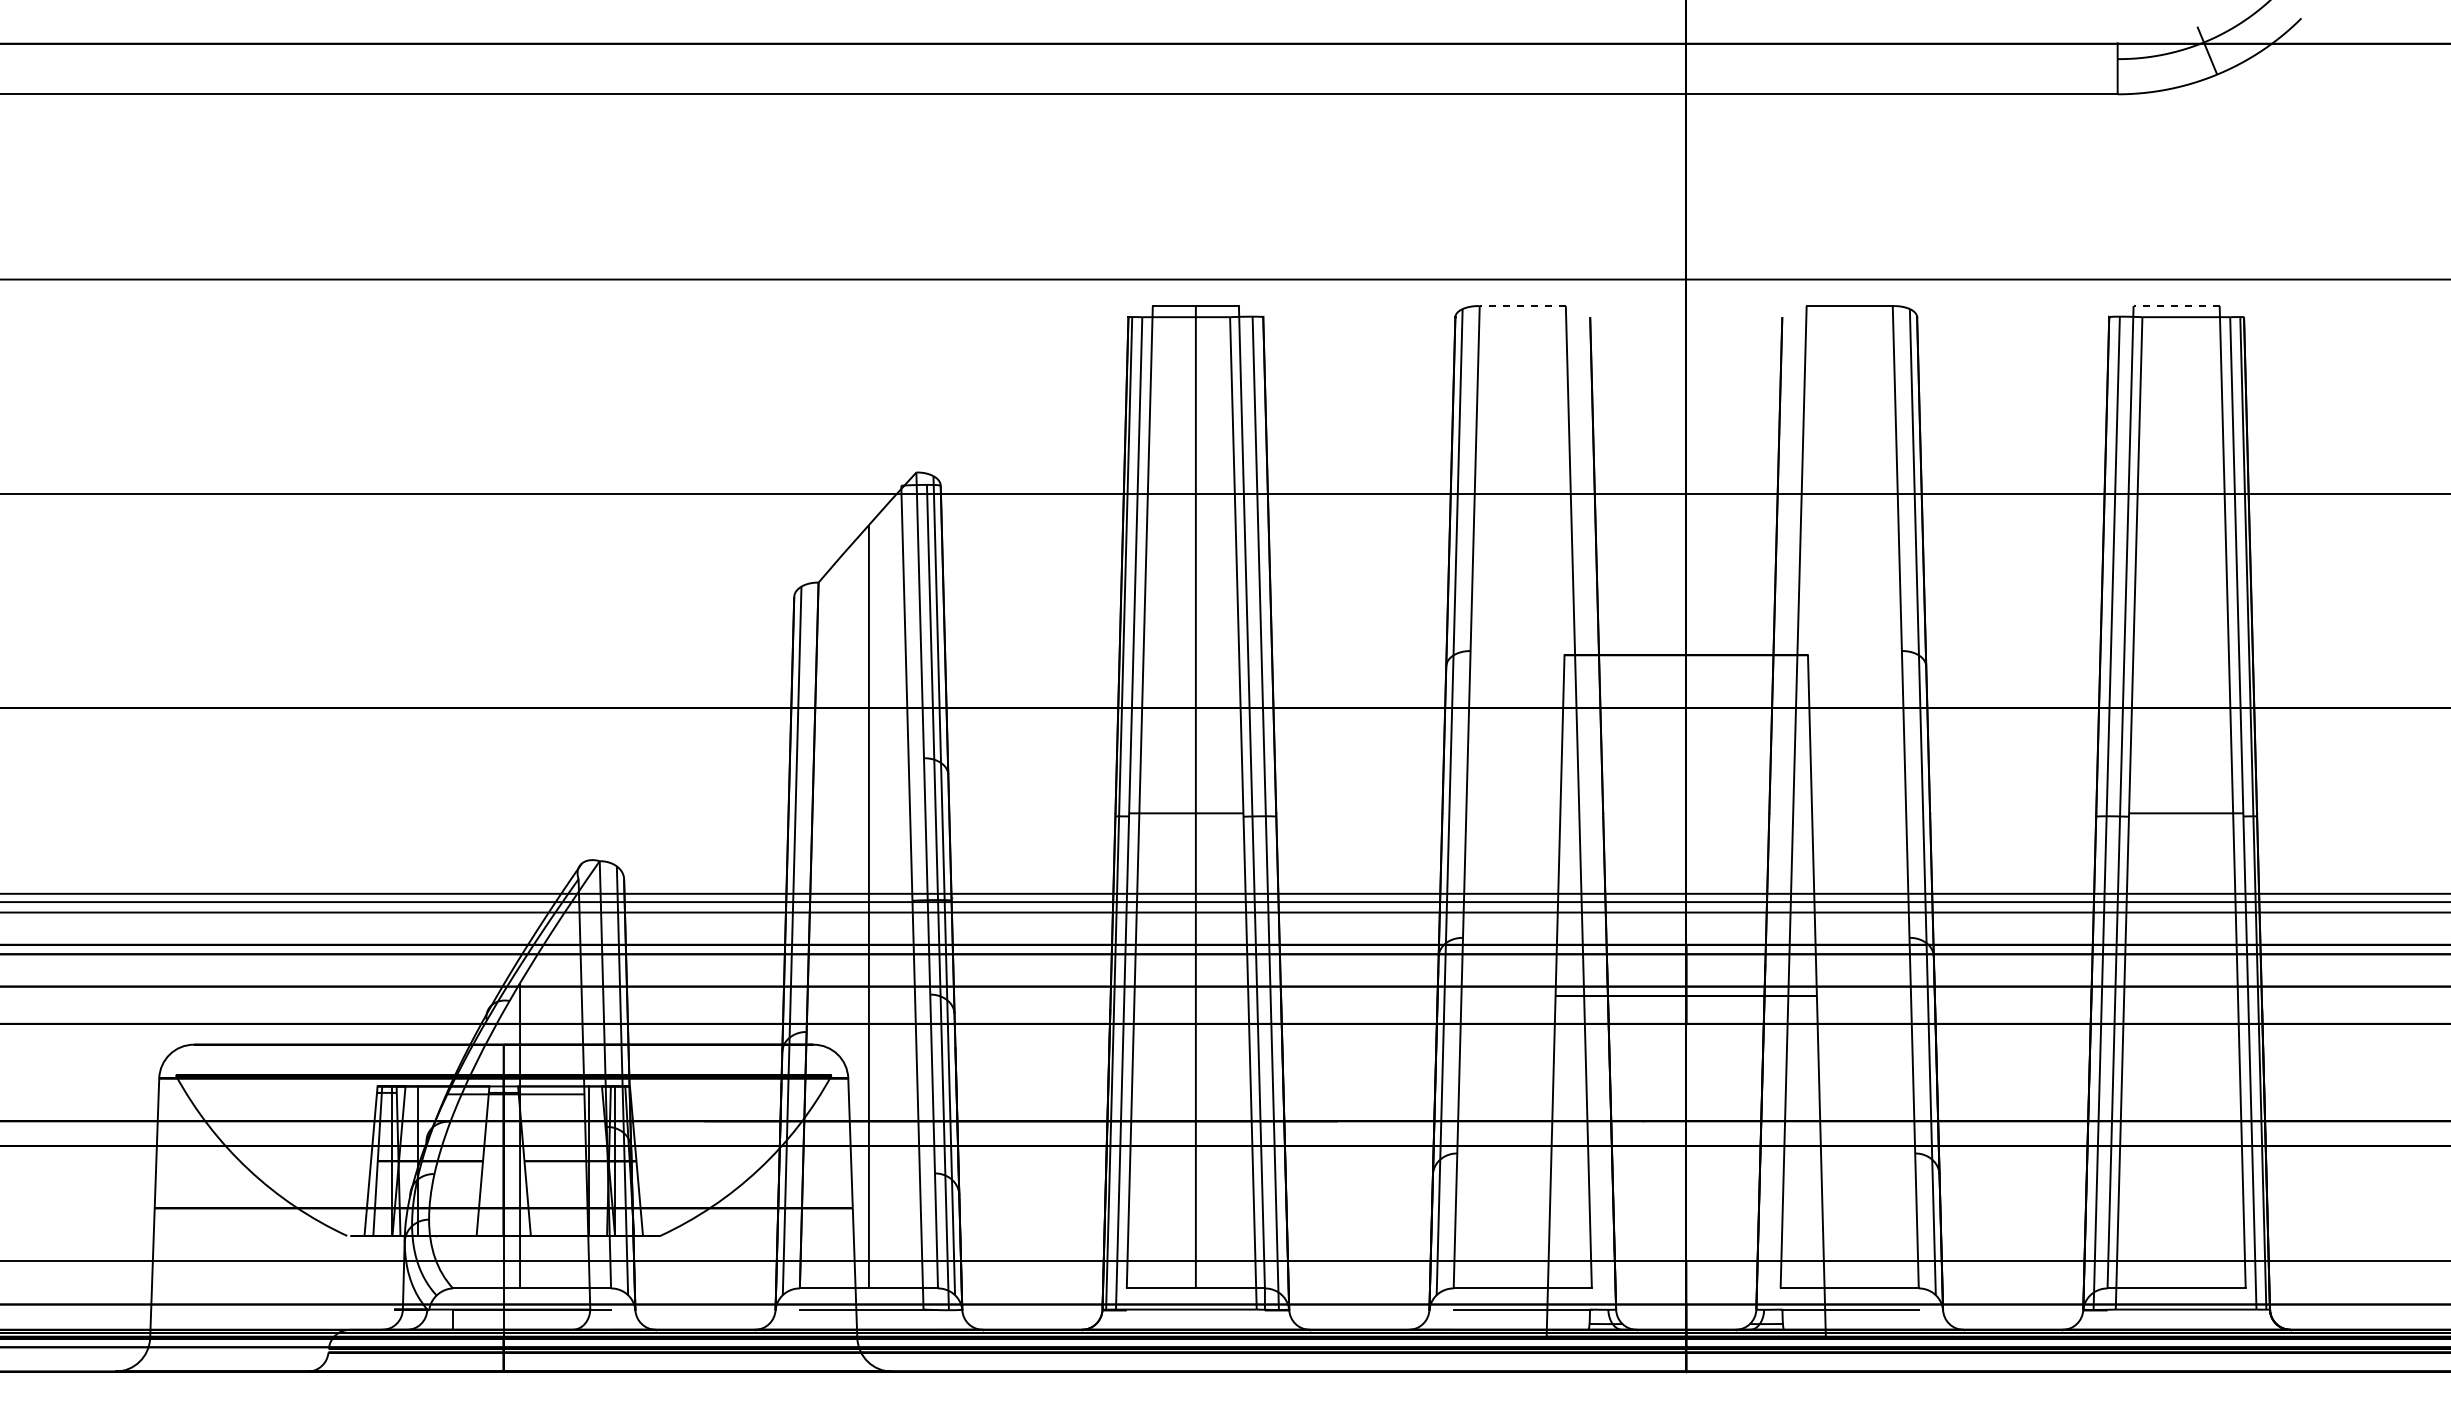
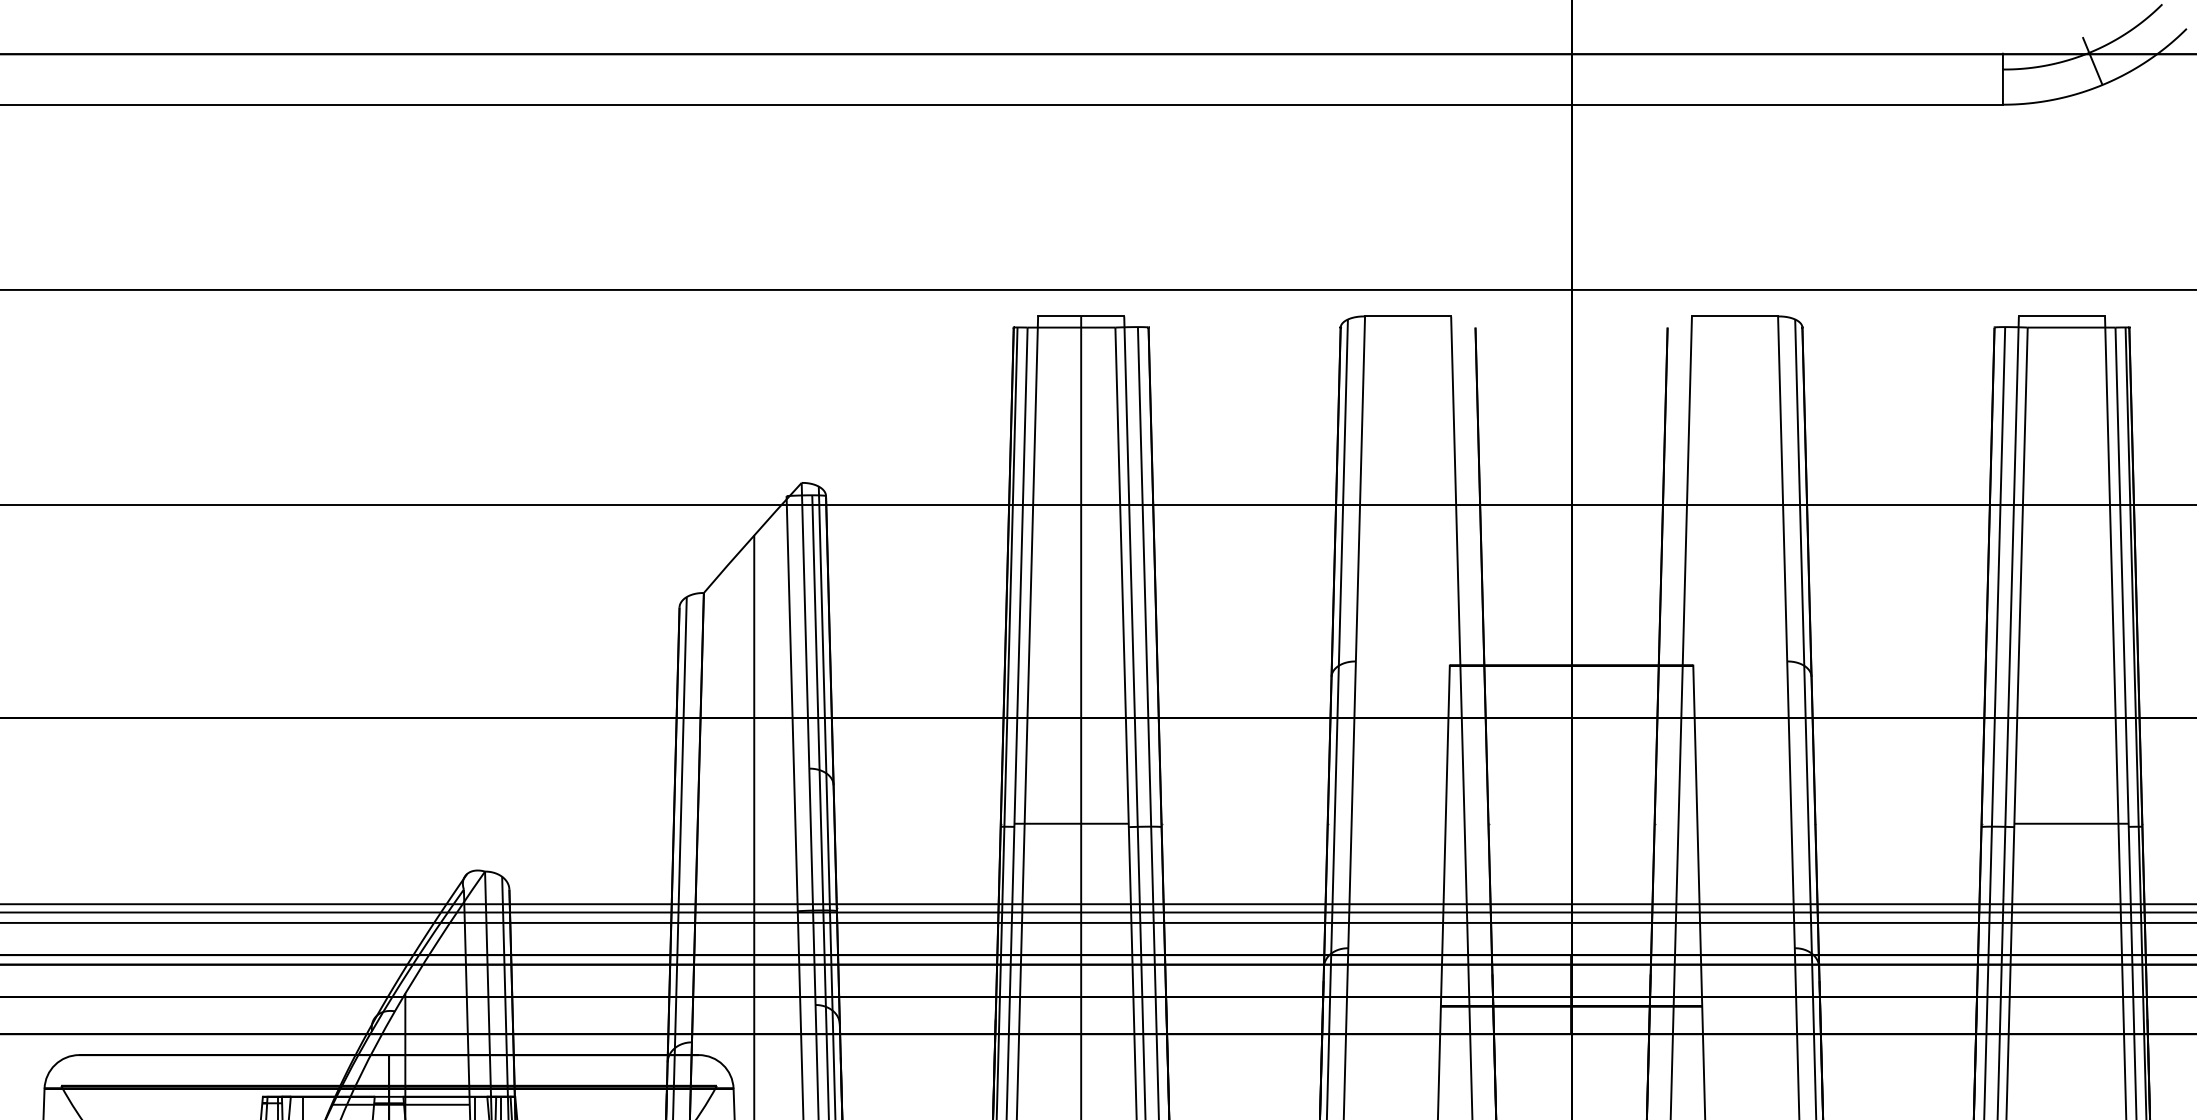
line: (1522, 306) -> (1407, 316), dashed -> solid
line: (2176, 306) -> (2061, 316), dashed -> solid

